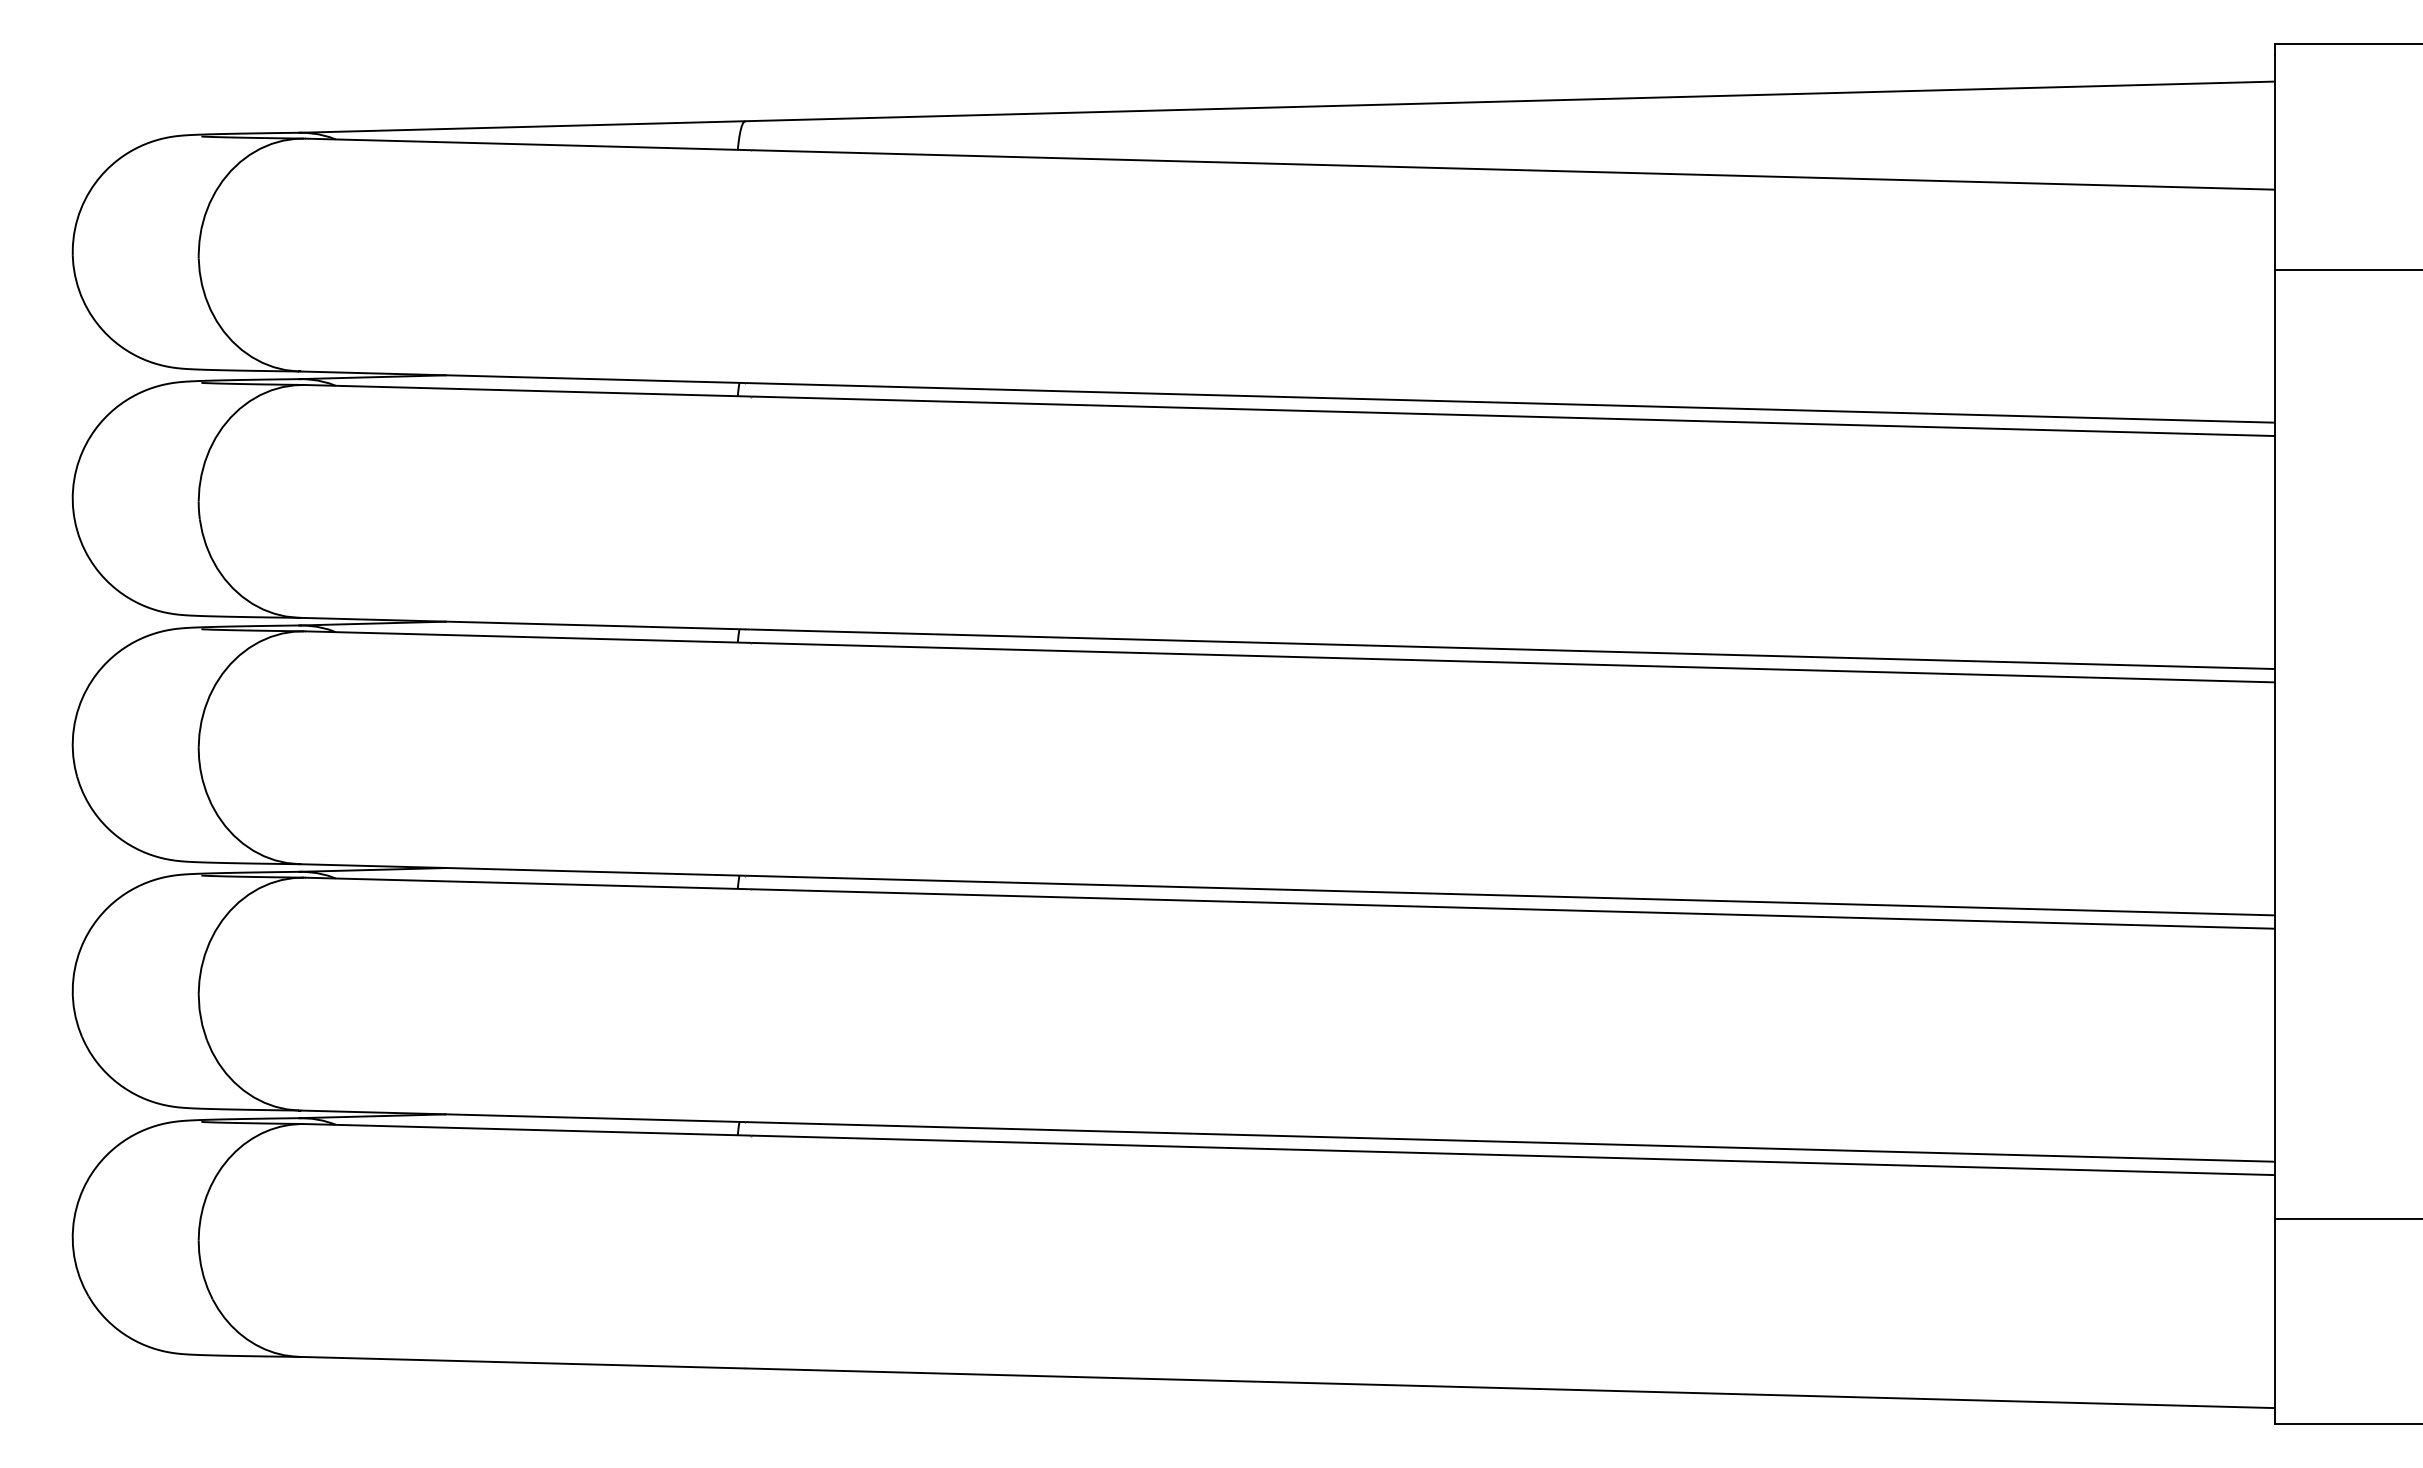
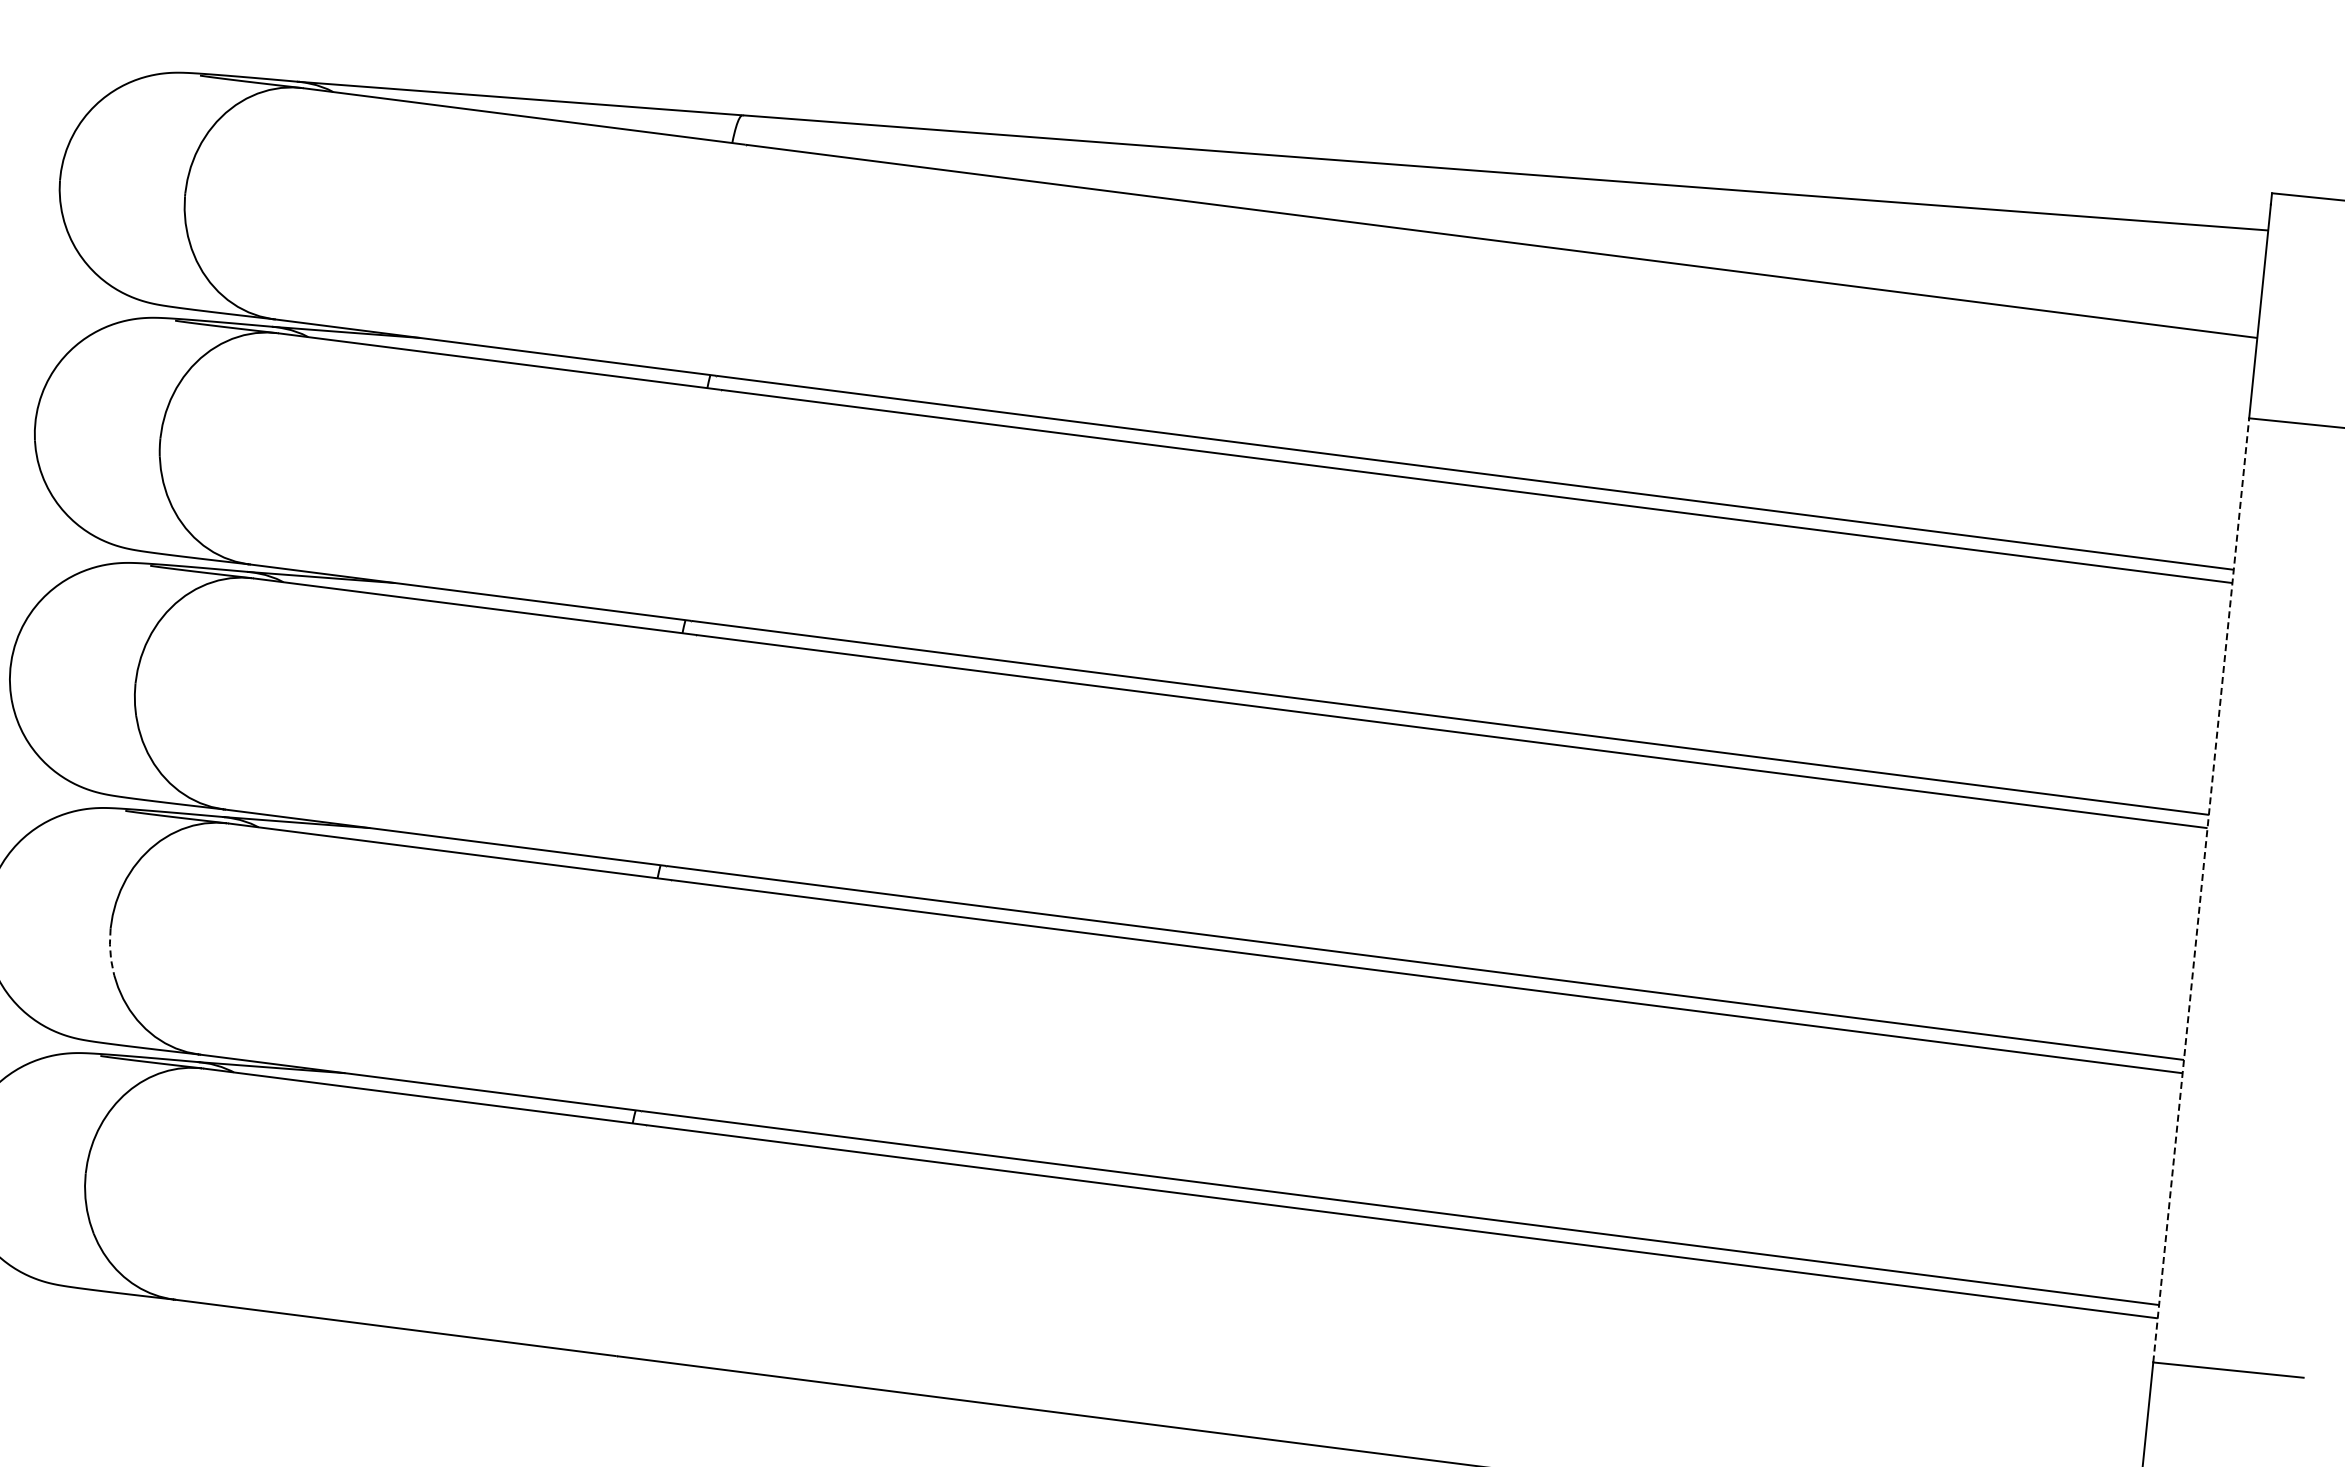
line: (2274, 744) -> (2201, 889), solid -> dashed
line: (200, 1017) -> (110, 951), solid -> dashed

